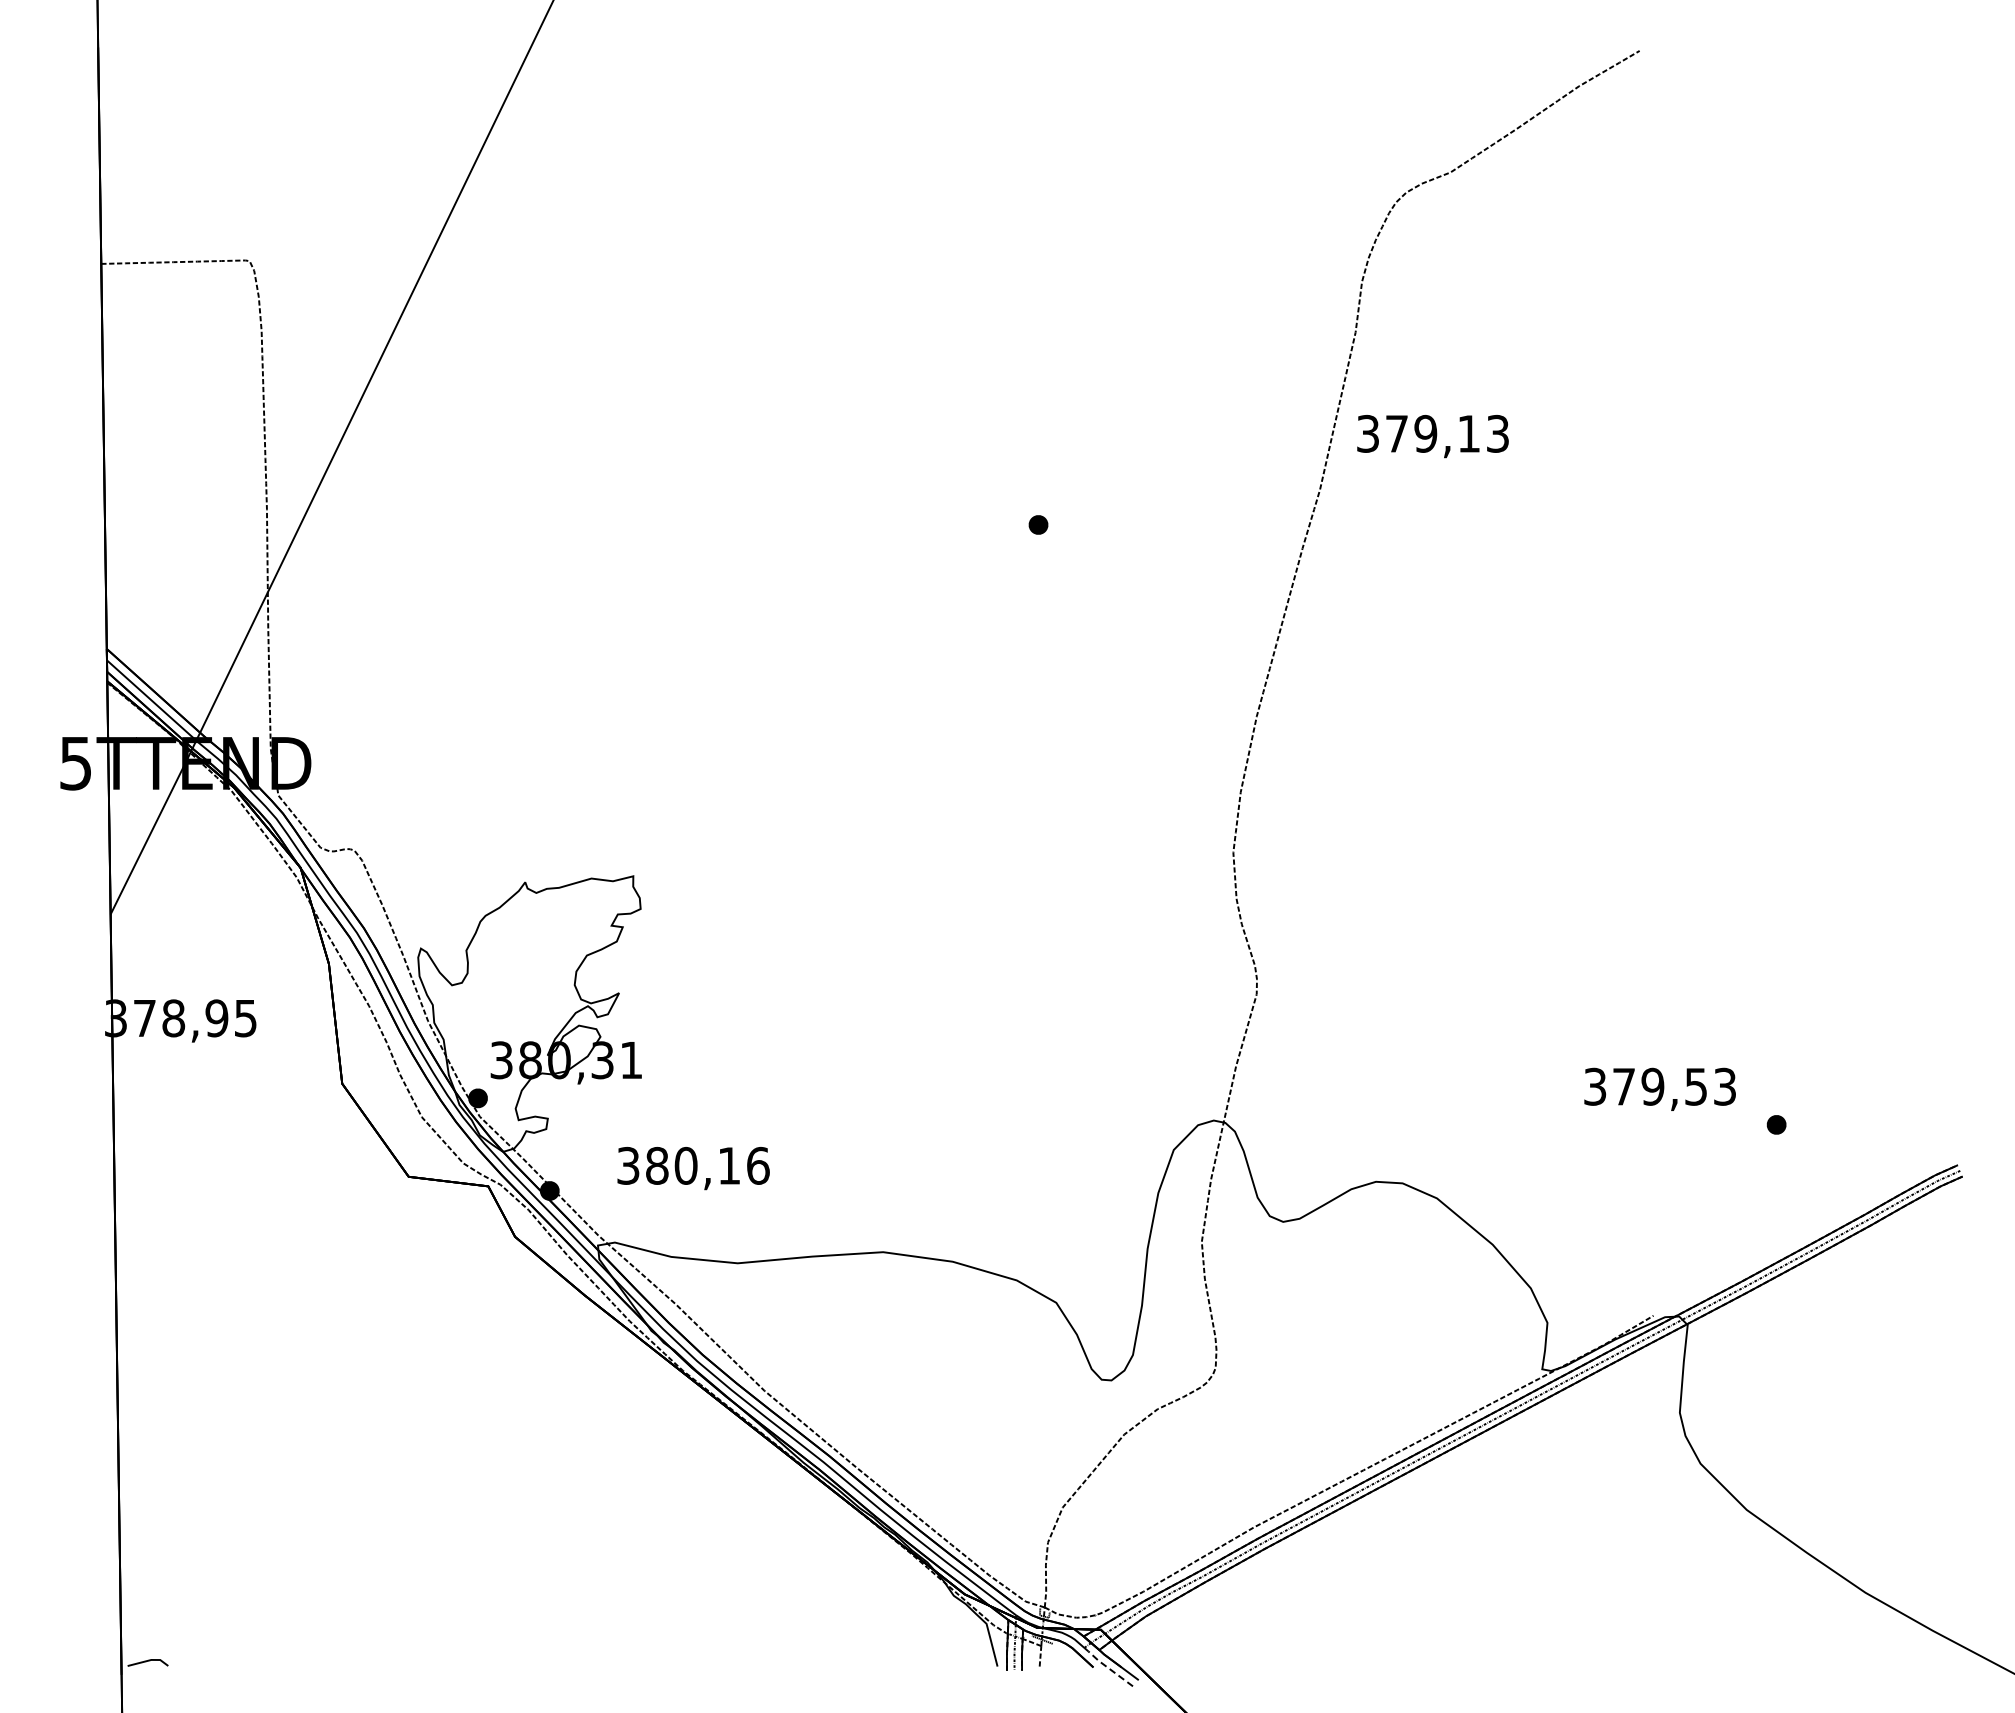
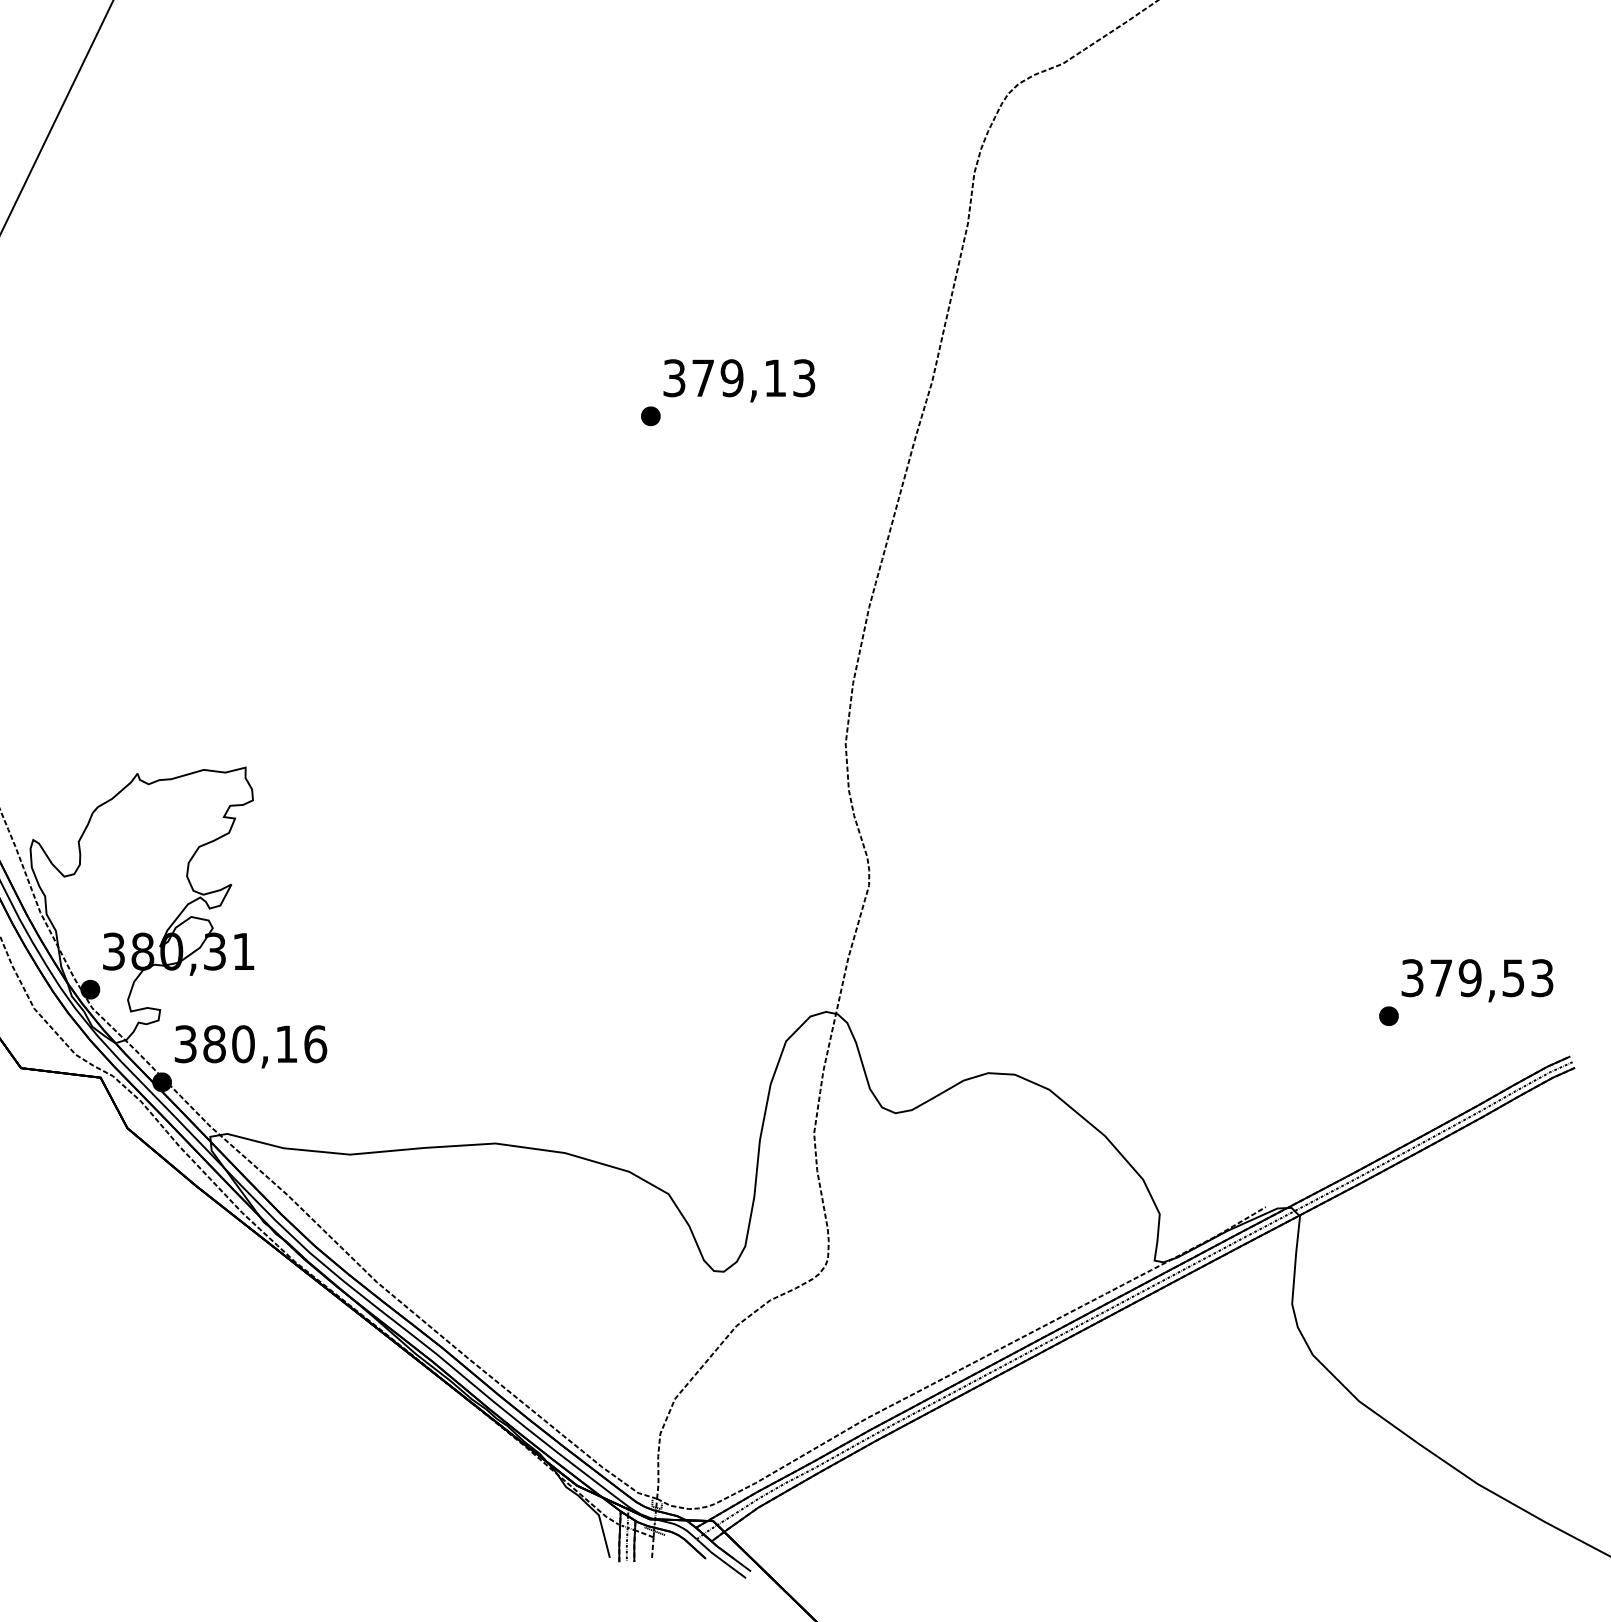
text: (1432, 436) -> (738, 380), moved
text: (1659, 1088) -> (1476, 979), moved
text: (693, 1168) -> (250, 1046), moved
line: (1107, 1667) -> (719, 1558), dashed -> solid

